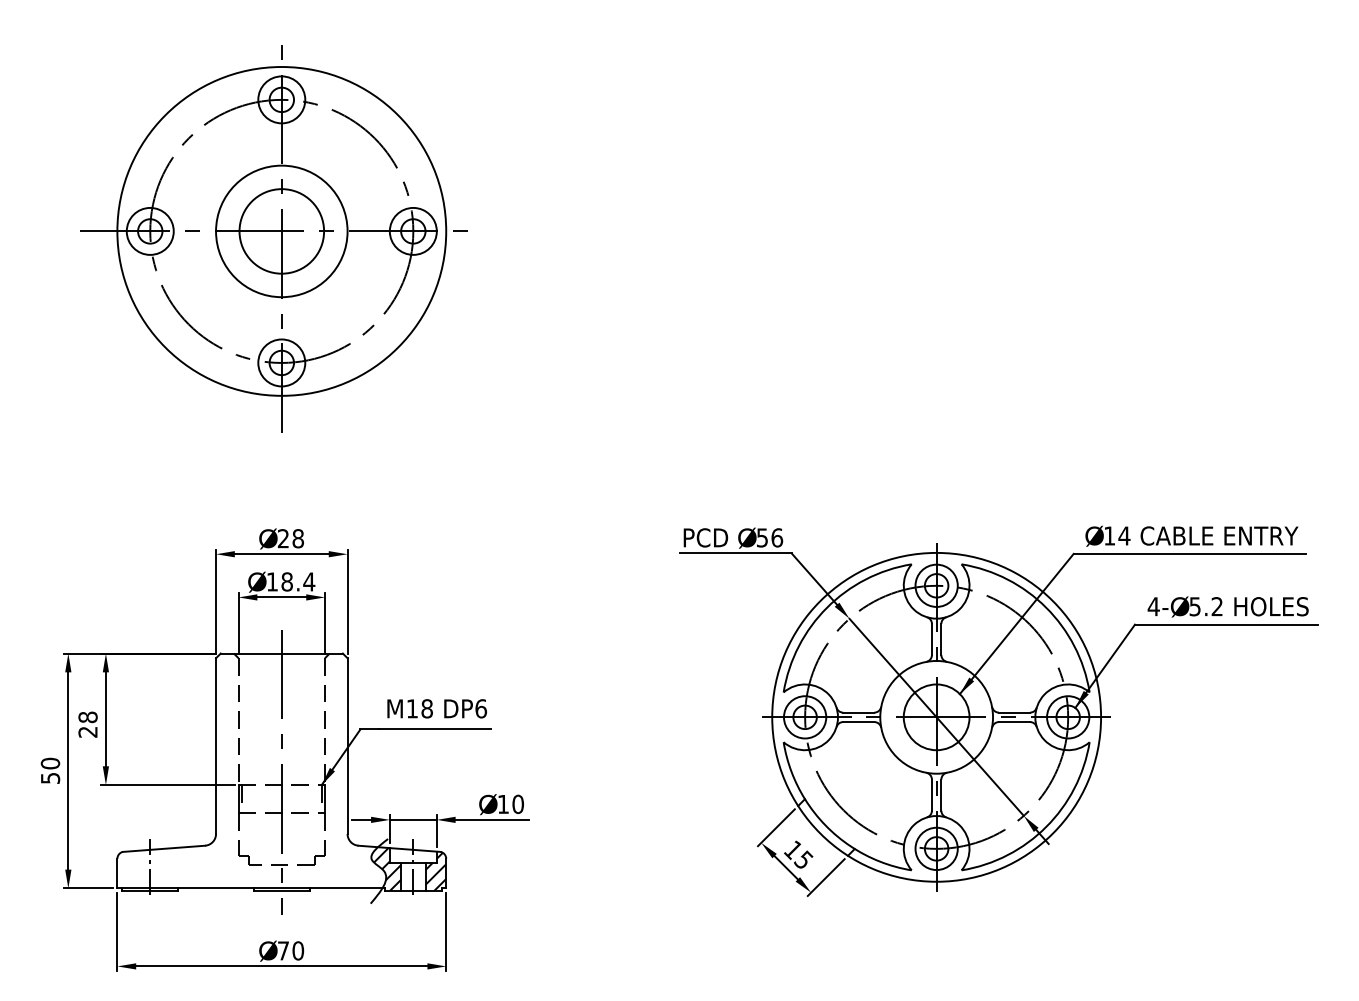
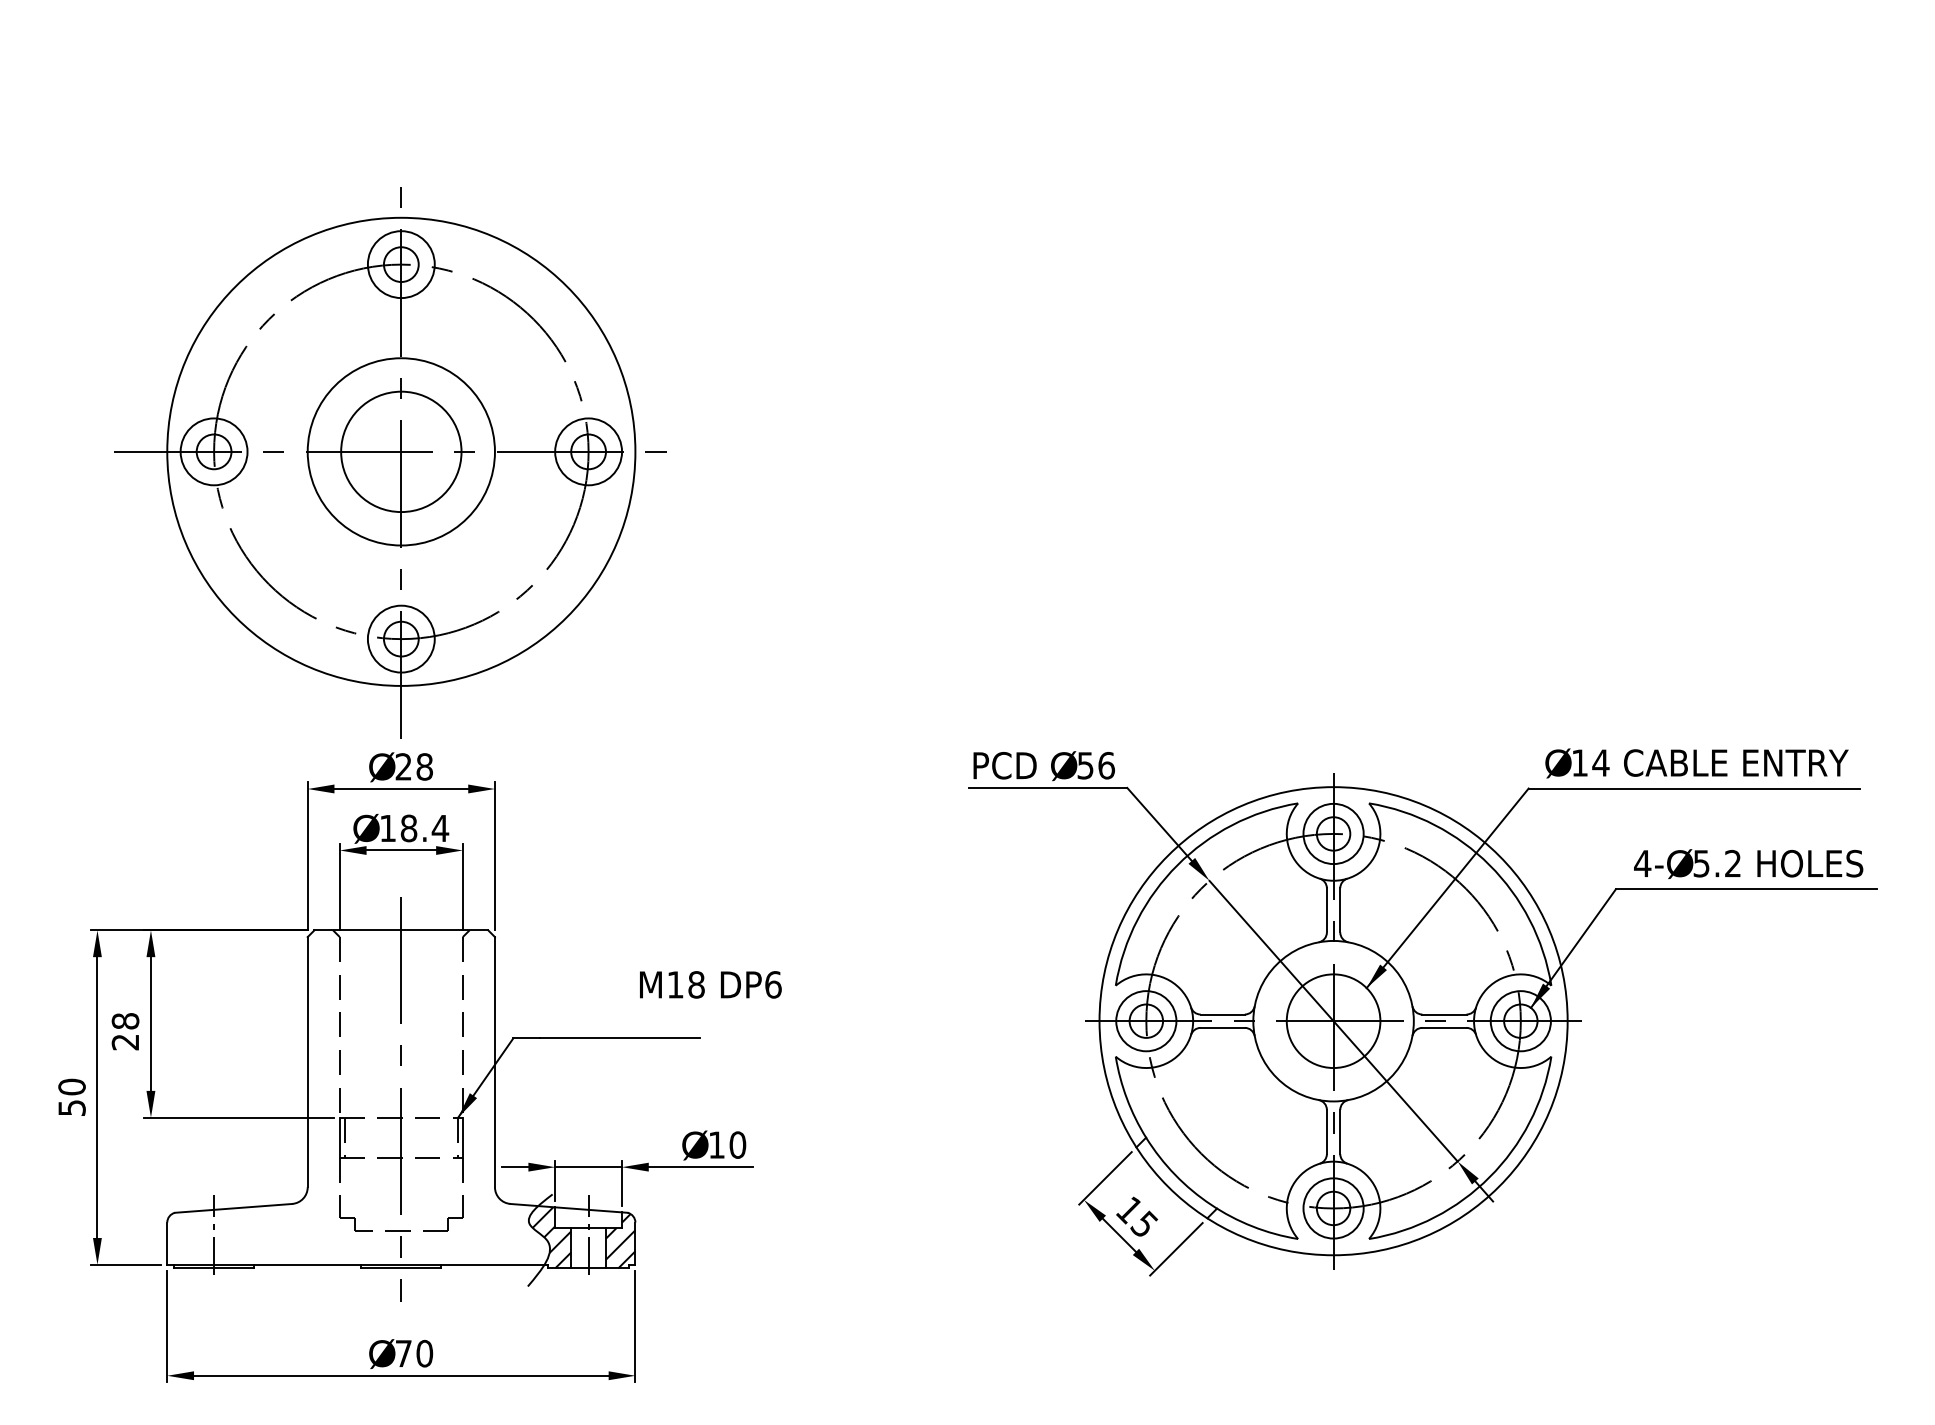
part: (273, 238) -> (389, 461), moved
text: (436, 708) -> (709, 984), moved

